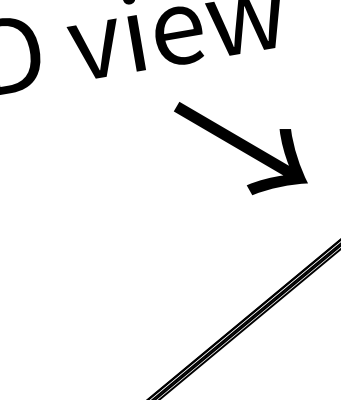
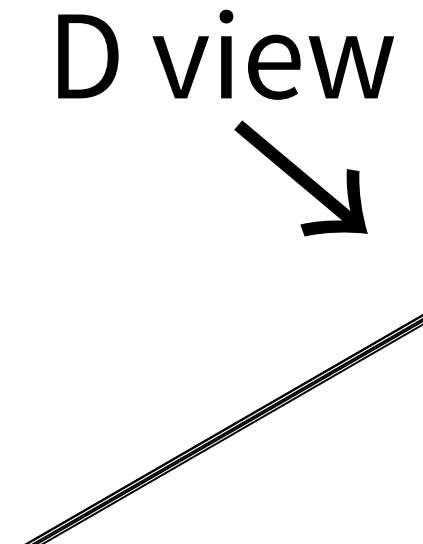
text: (239, 144) -> (300, 178), moved

